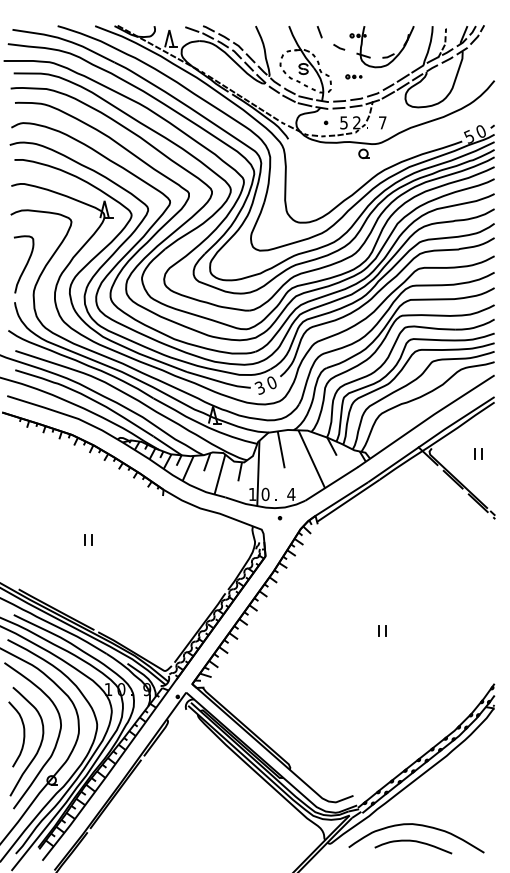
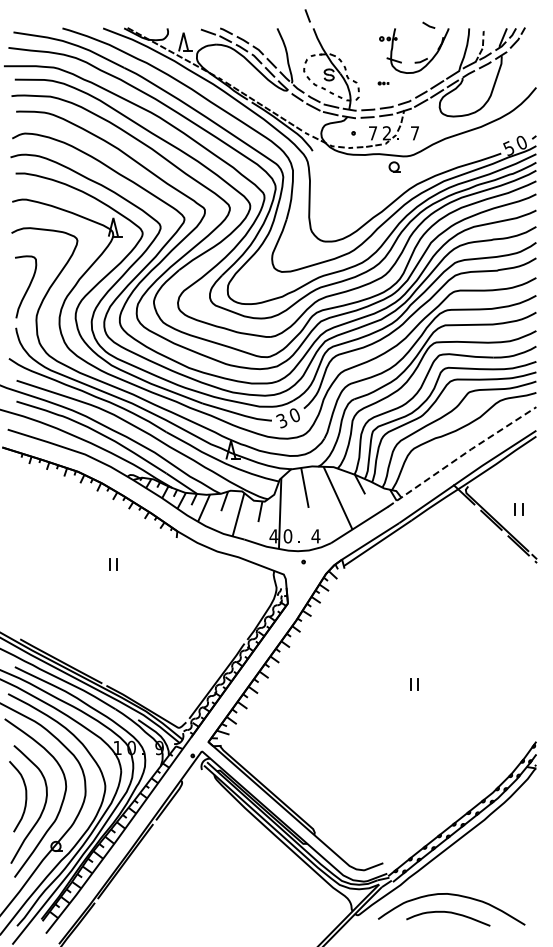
line: (319, 31) -> (307, 15), moved
line: (338, 46) -> (428, 24), moved
part: (353, 76) -> (383, 83), size x0.6
text: (343, 123) -> (372, 133), 5 -> 7
line: (426, 419) -> (462, 455), solid -> dashed
part: (478, 454) -> (518, 509), moved
text: (252, 494) -> (273, 536), 1 -> 4
part: (88, 540) -> (113, 564), moved

